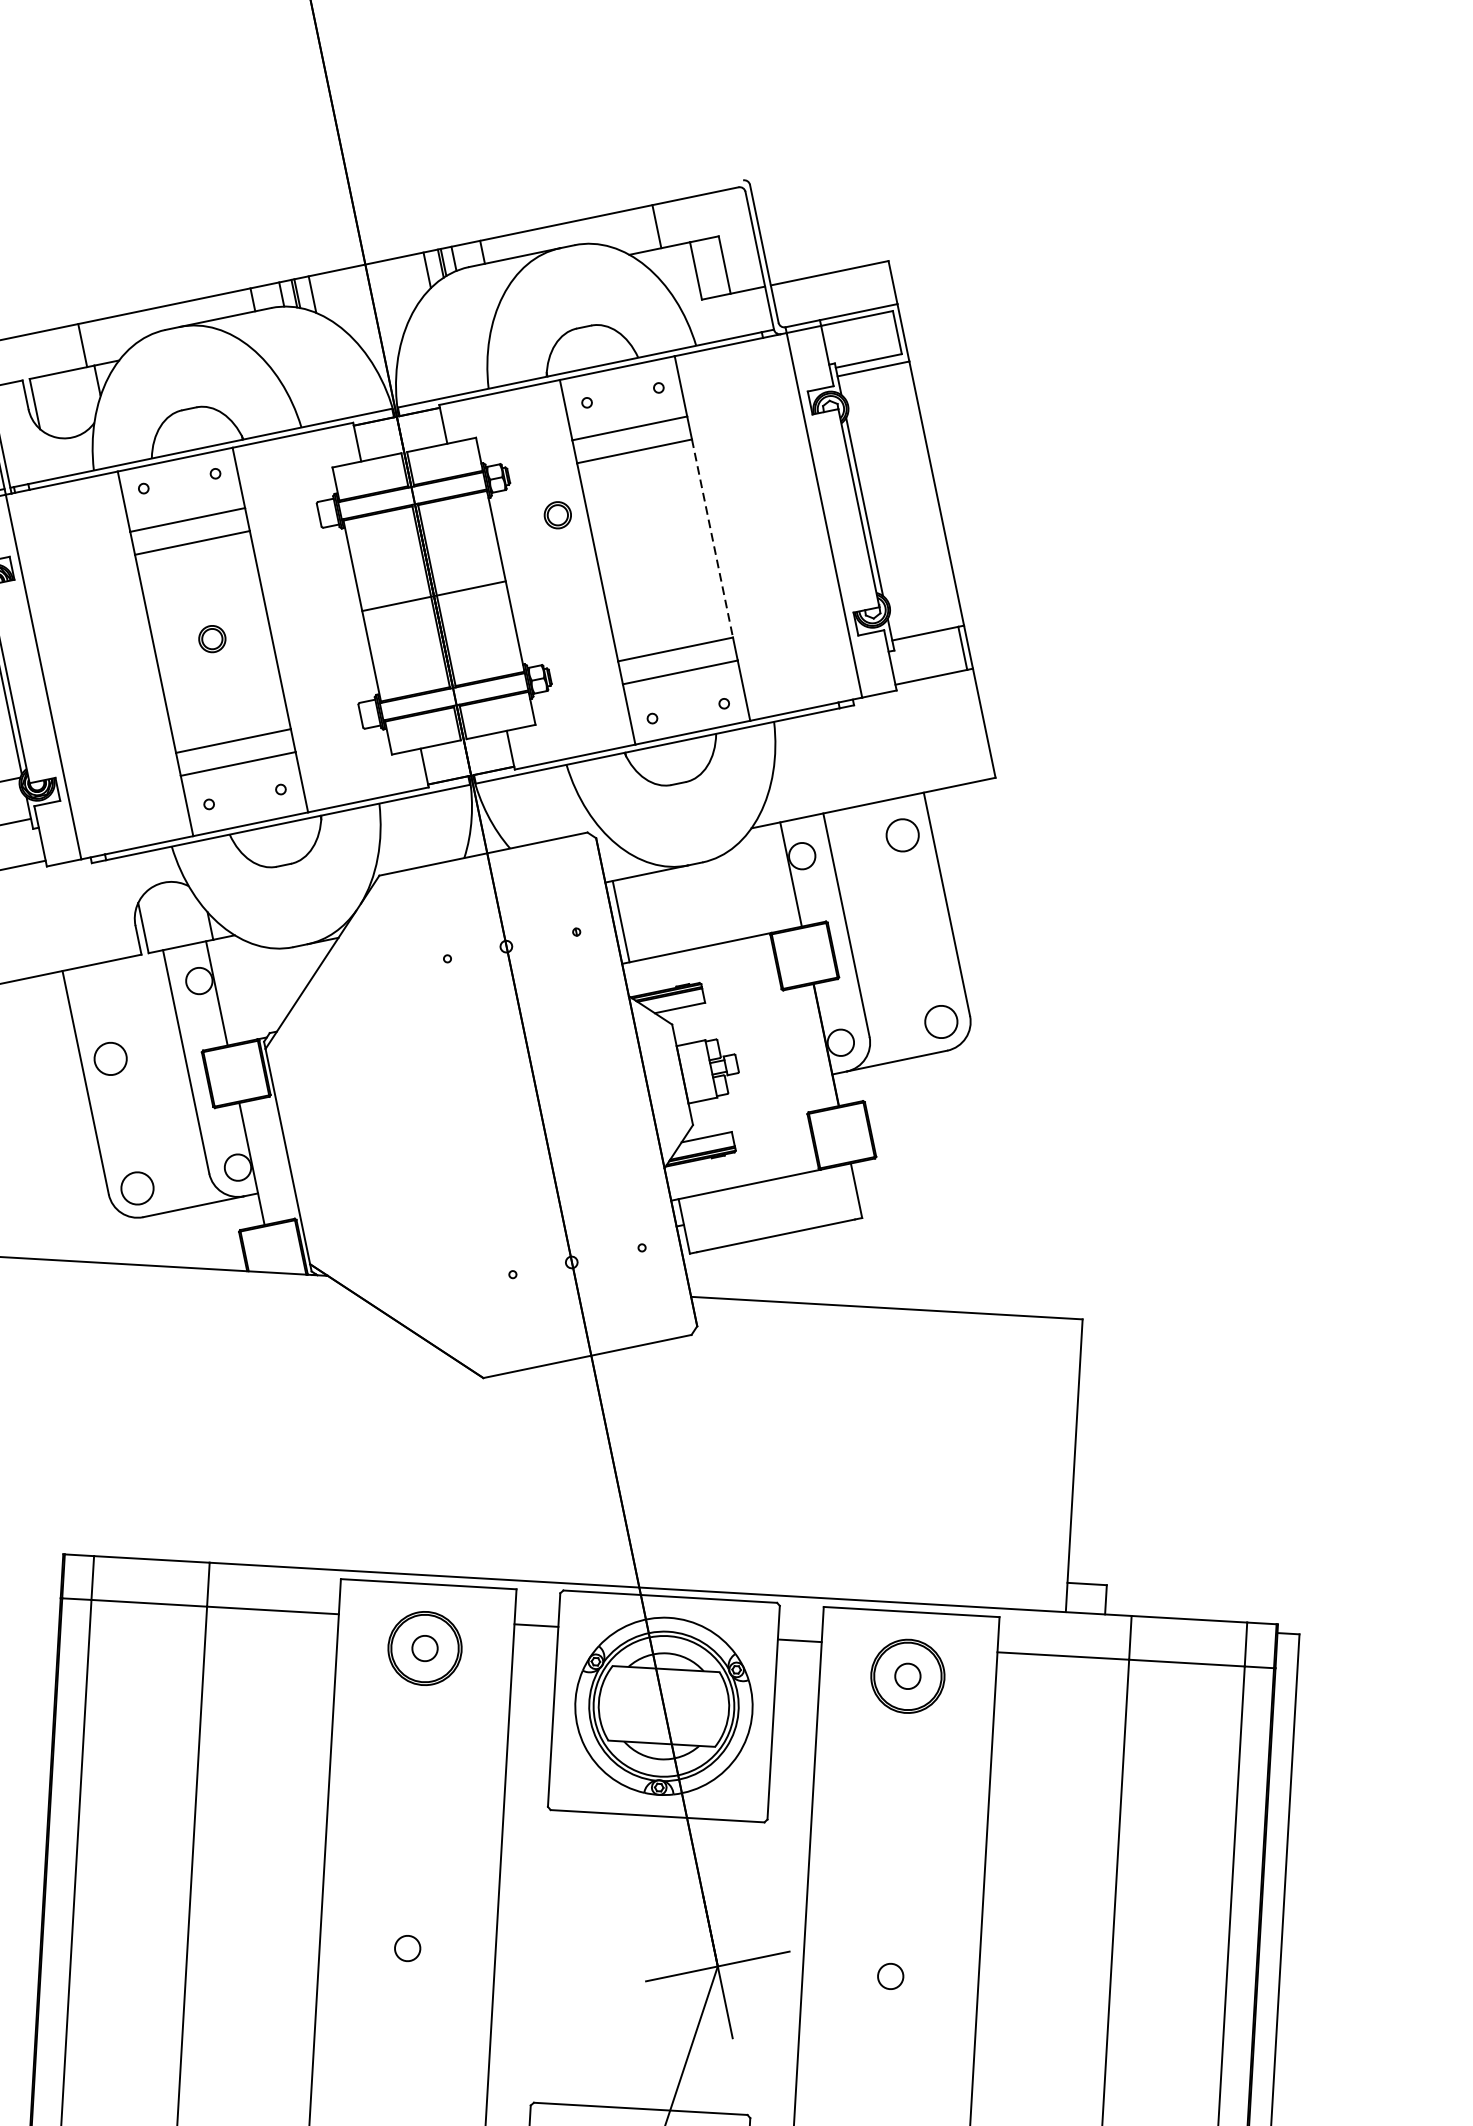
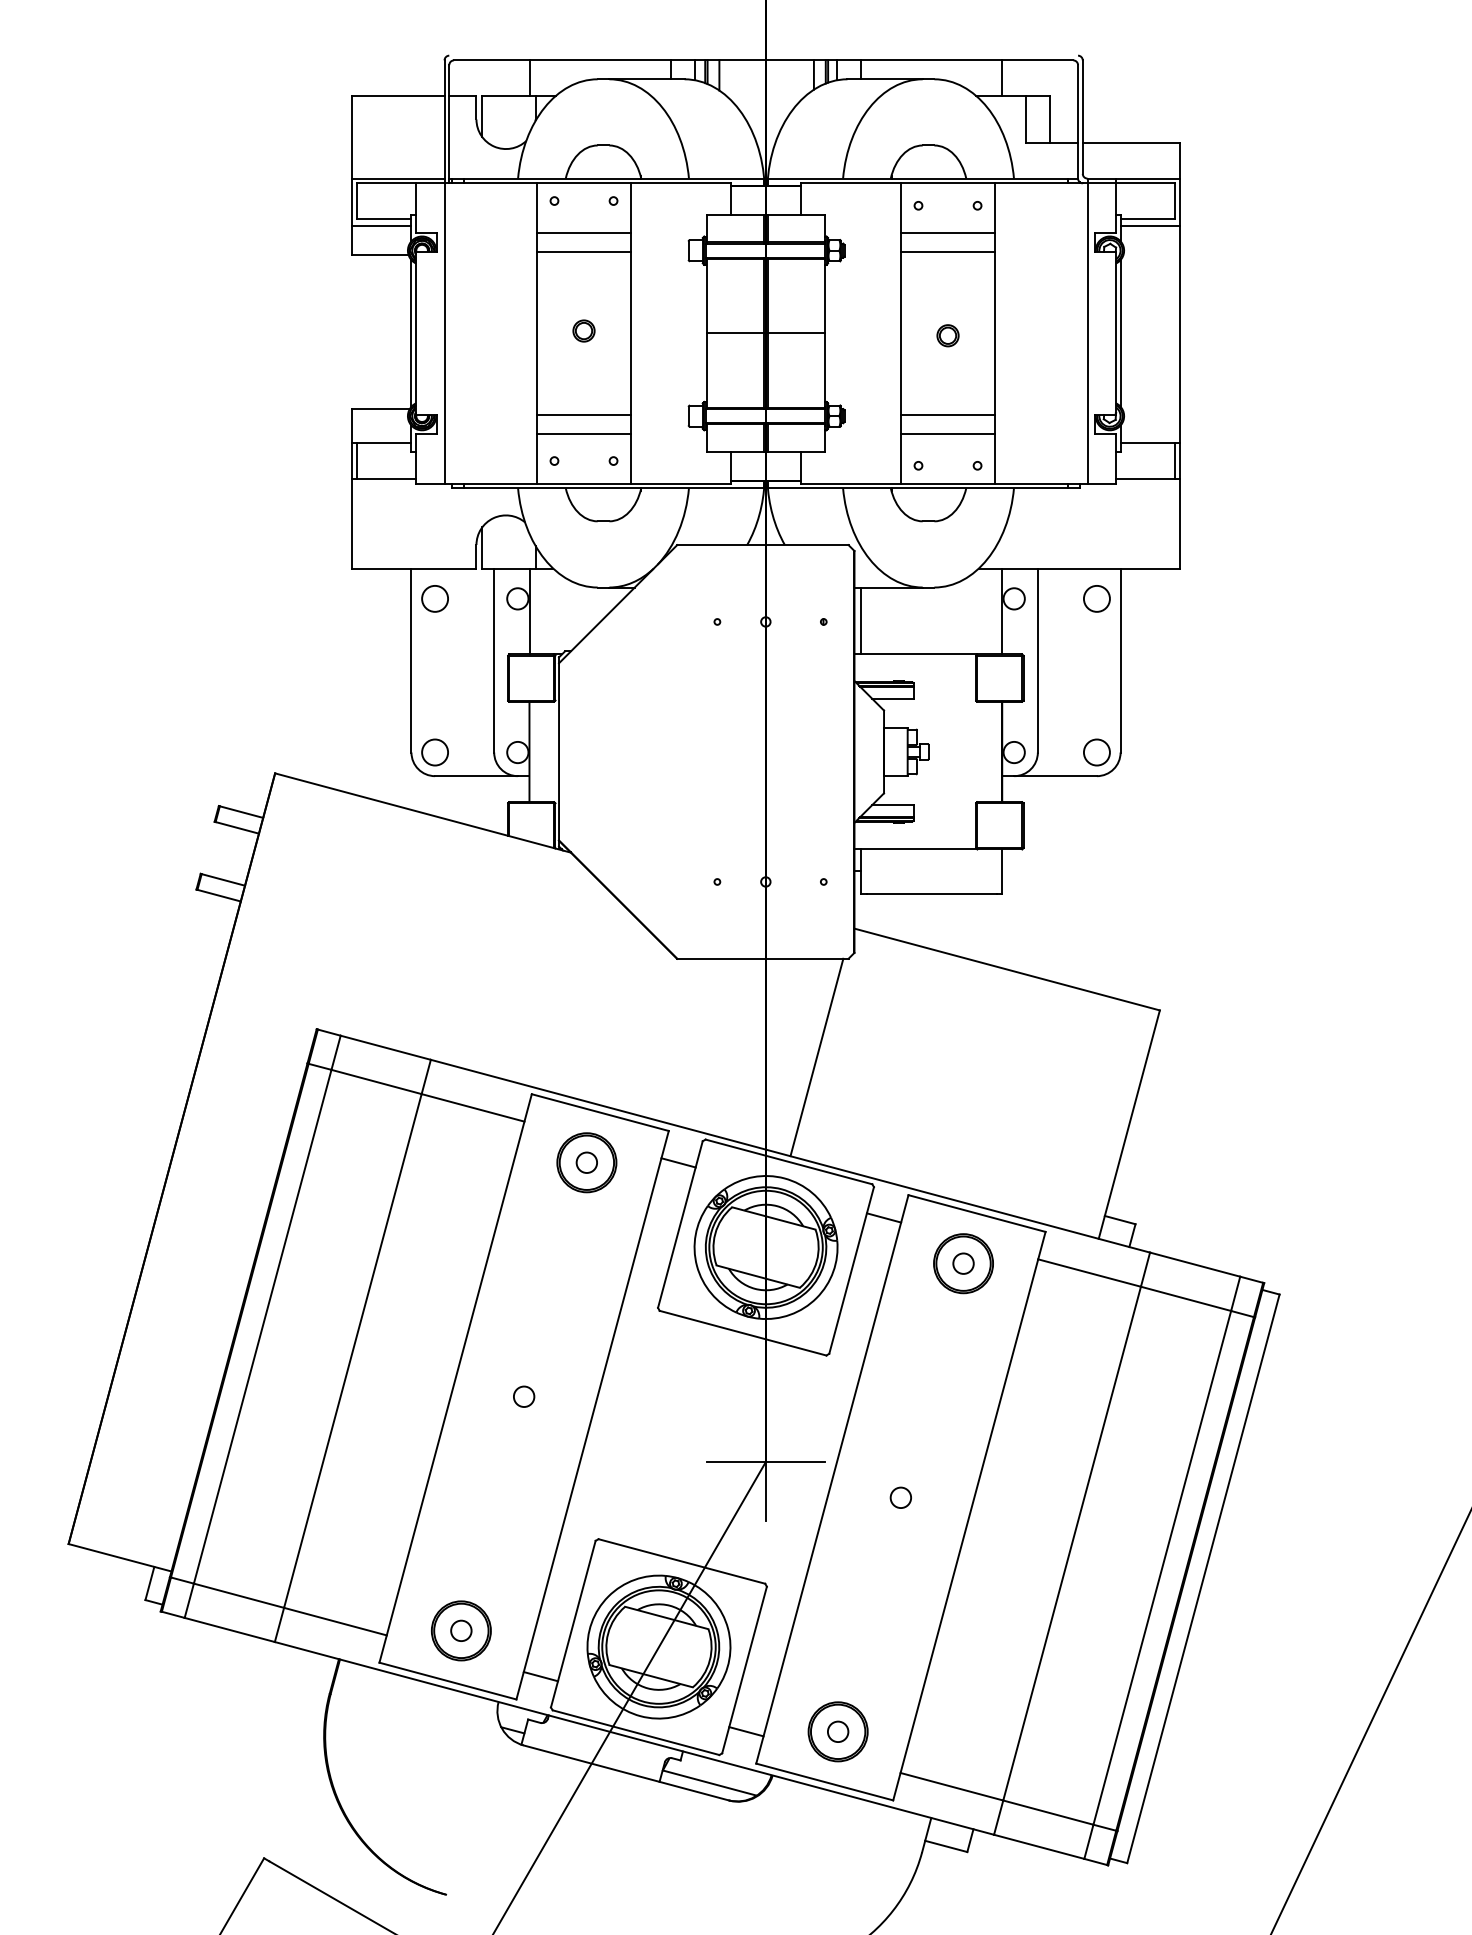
part: (557, 515) -> (947, 335), moved
line: (712, 538) -> (995, 333), dashed -> solid
circle: (109, 1058) -> (434, 598), moved
line: (677, 1462) -> (816, 1057), added

